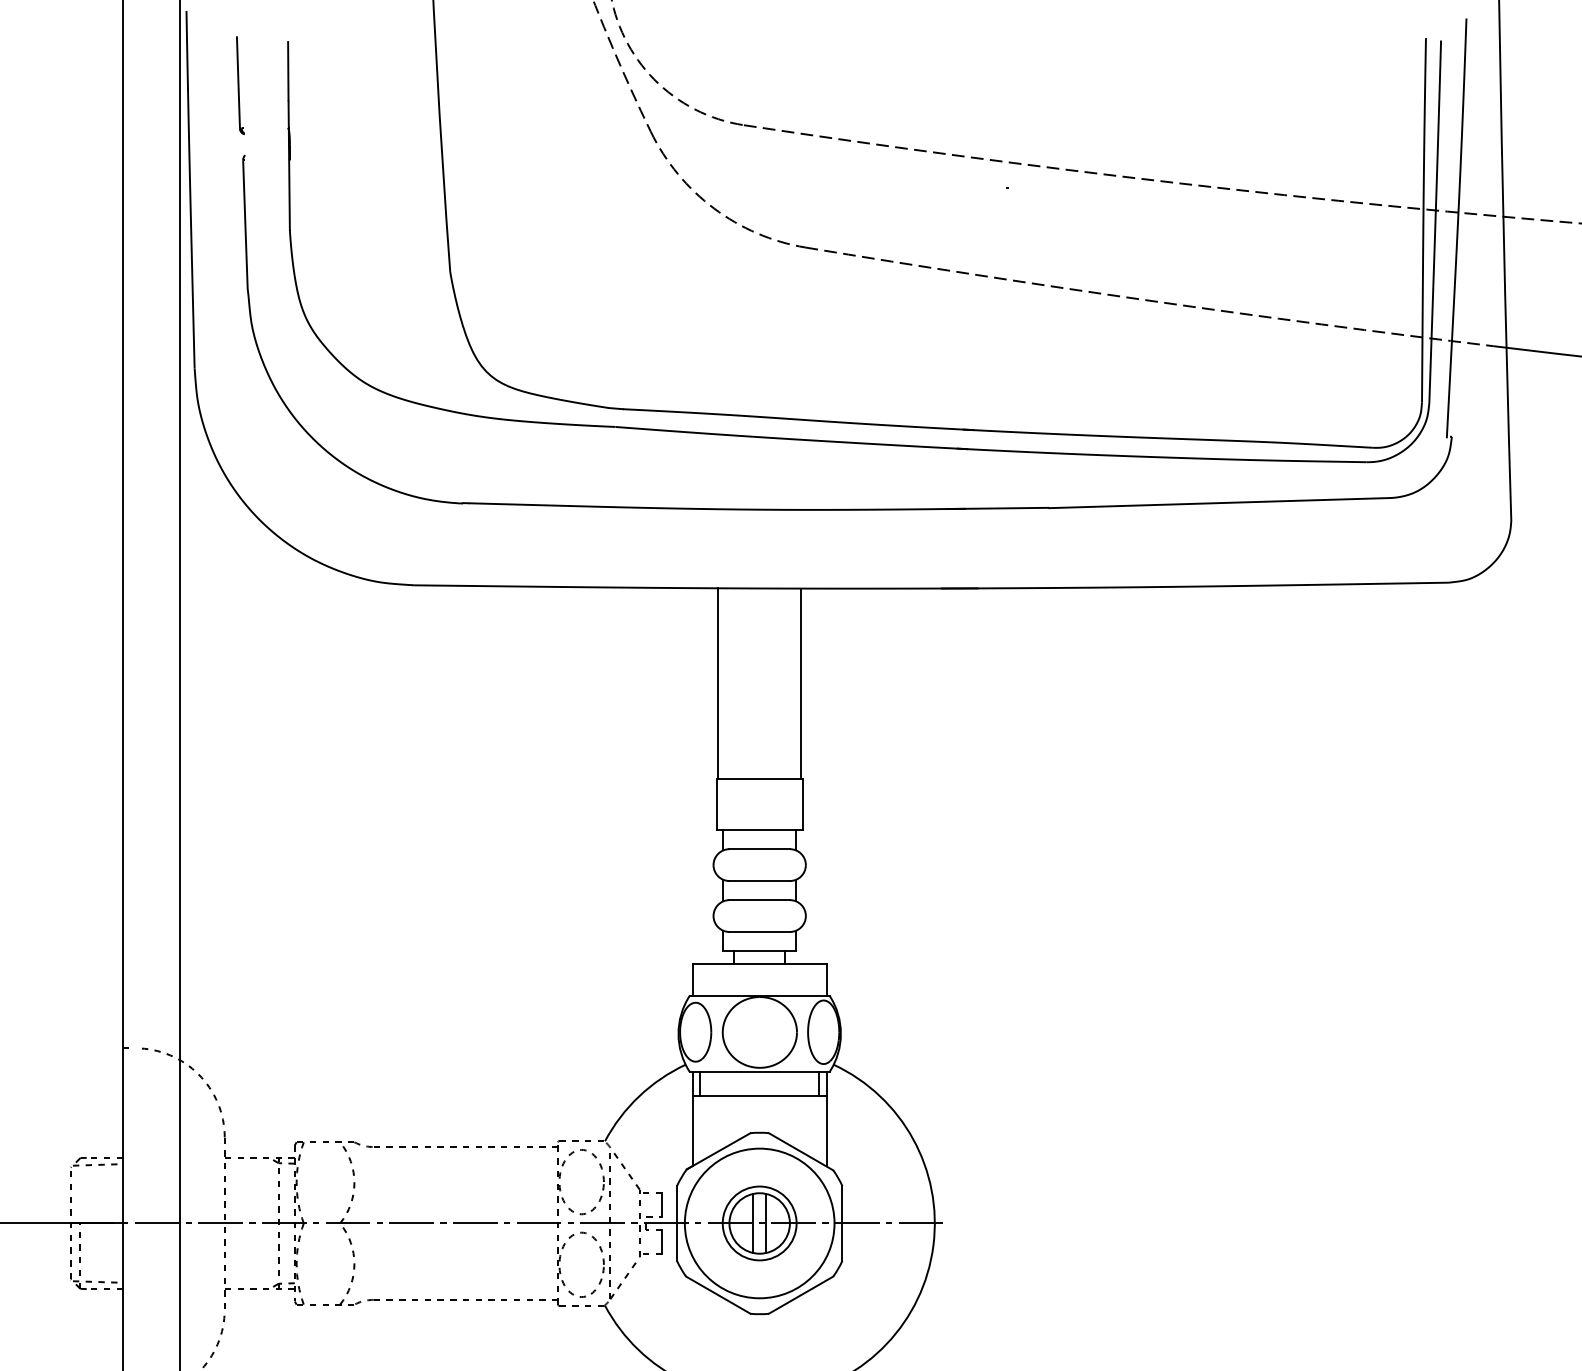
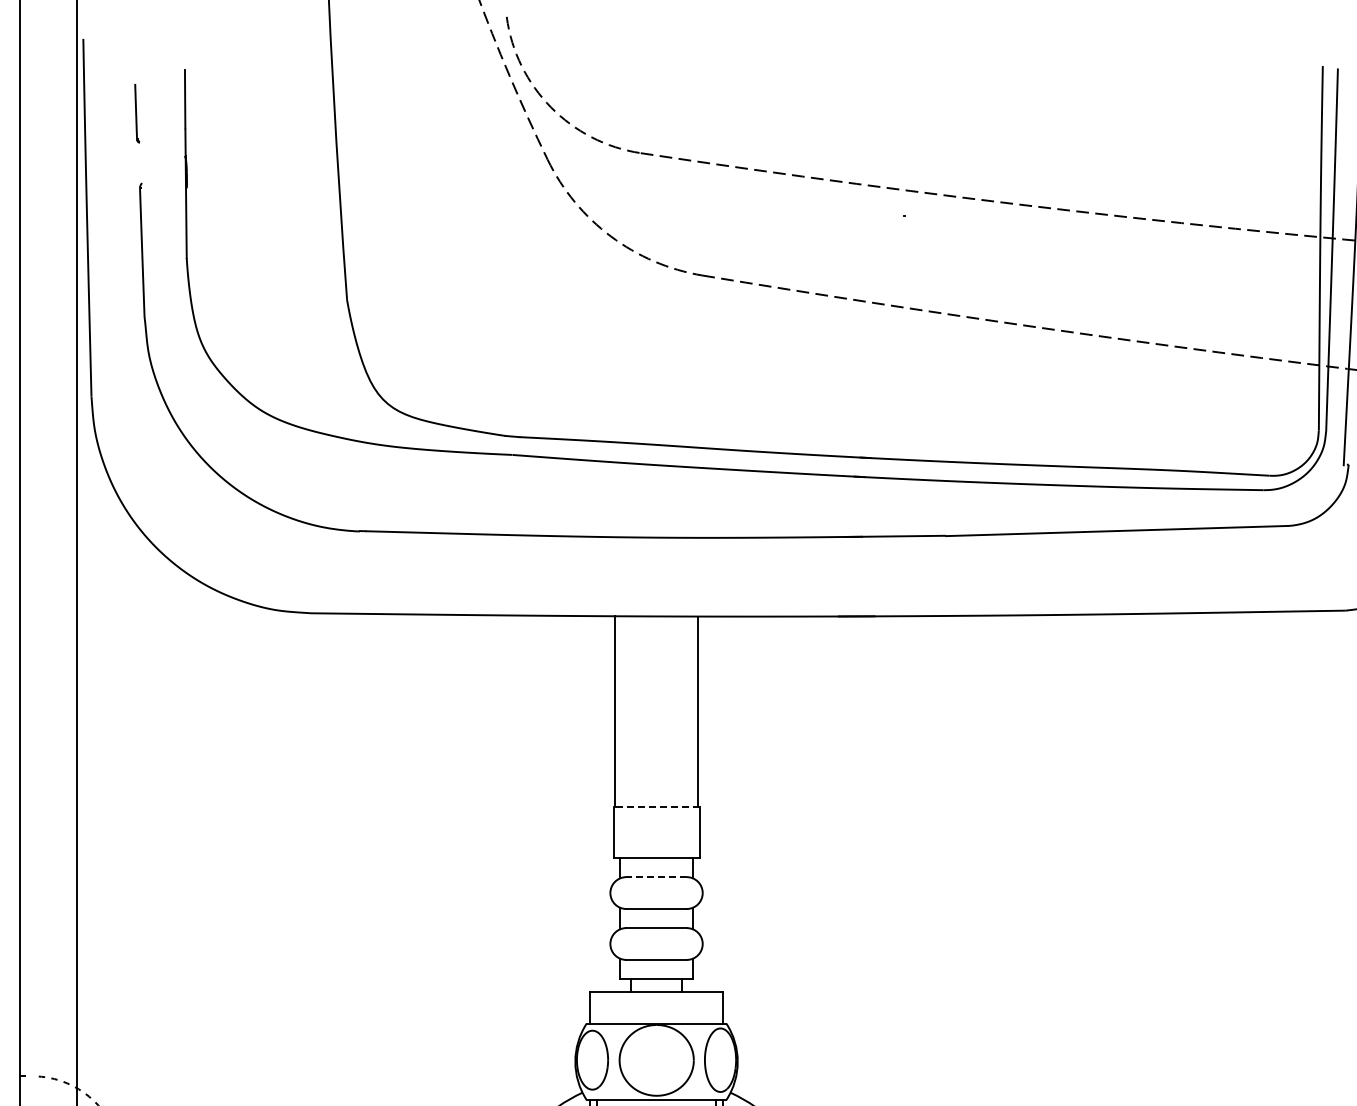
part: (240, 85) -> (137, 113), size x0.6
line: (759, 779) -> (656, 807), solid -> dashed
line: (759, 849) -> (656, 877), solid -> dashed

